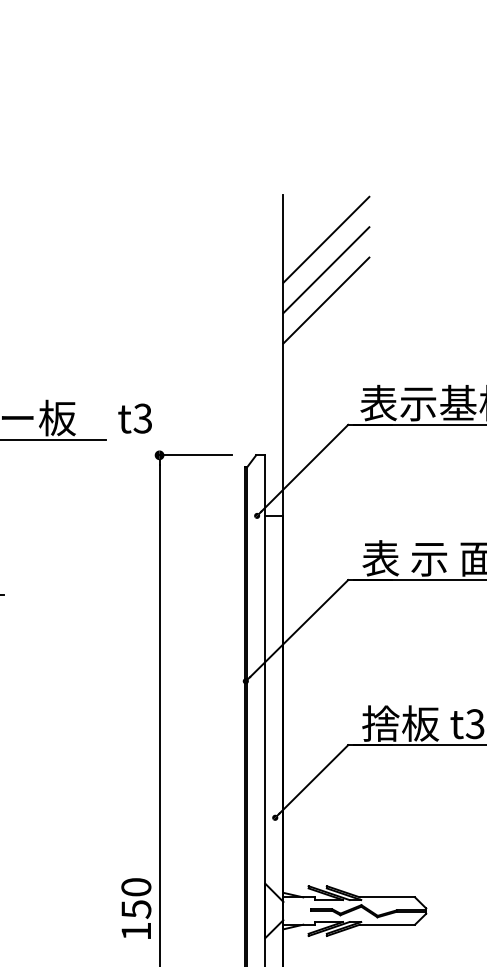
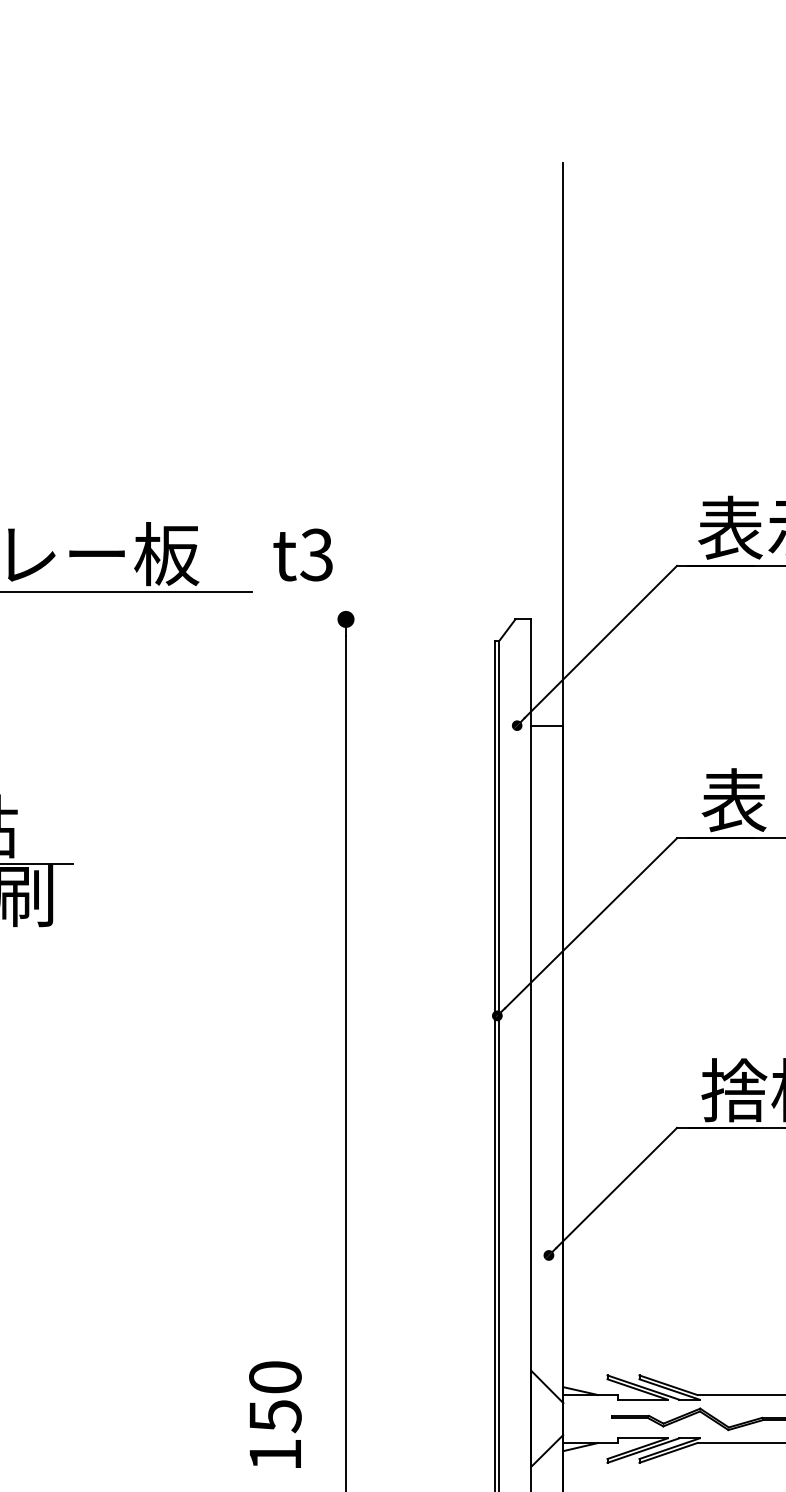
line: (326, 239) -> (638, 240), removed
line: (326, 270) -> (638, 295), removed
line: (326, 300) -> (638, 347), removed
line: (195, 455) -> (409, 619), removed
text: (136, 908) -> (275, 1414), moved

